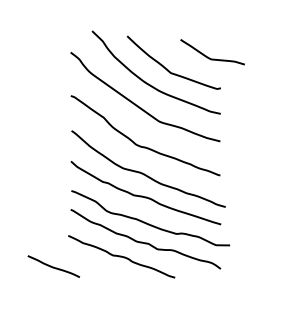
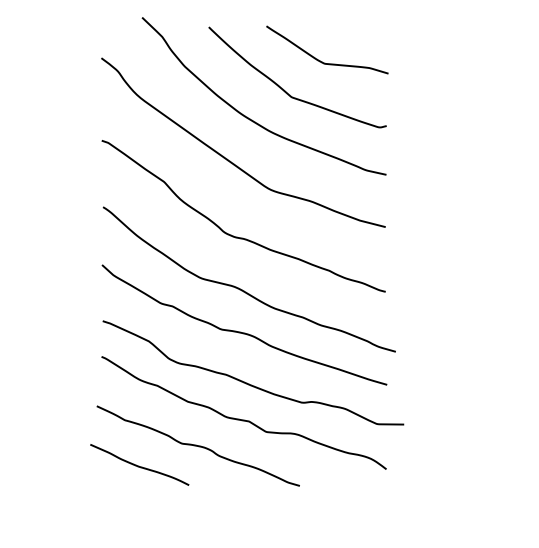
curve: (208, 56) -> (319, 58), moved
curve: (53, 266) -> (139, 464), moved

